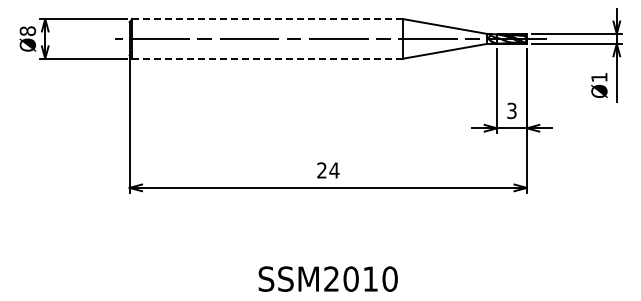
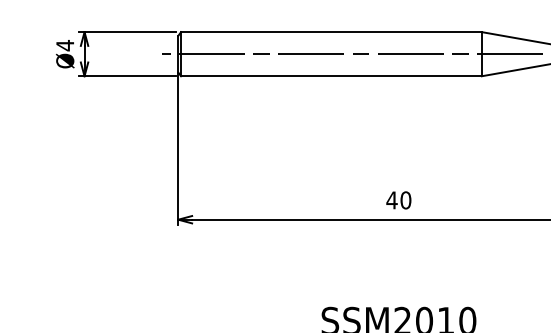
line: (267, 19) -> (331, 32), dashed -> solid
text: (27, 31) -> (64, 45), Ø8 -> Ø4
line: (267, 58) -> (331, 75), dashed -> solid
text: (327, 170) -> (398, 200), 24 -> 40

